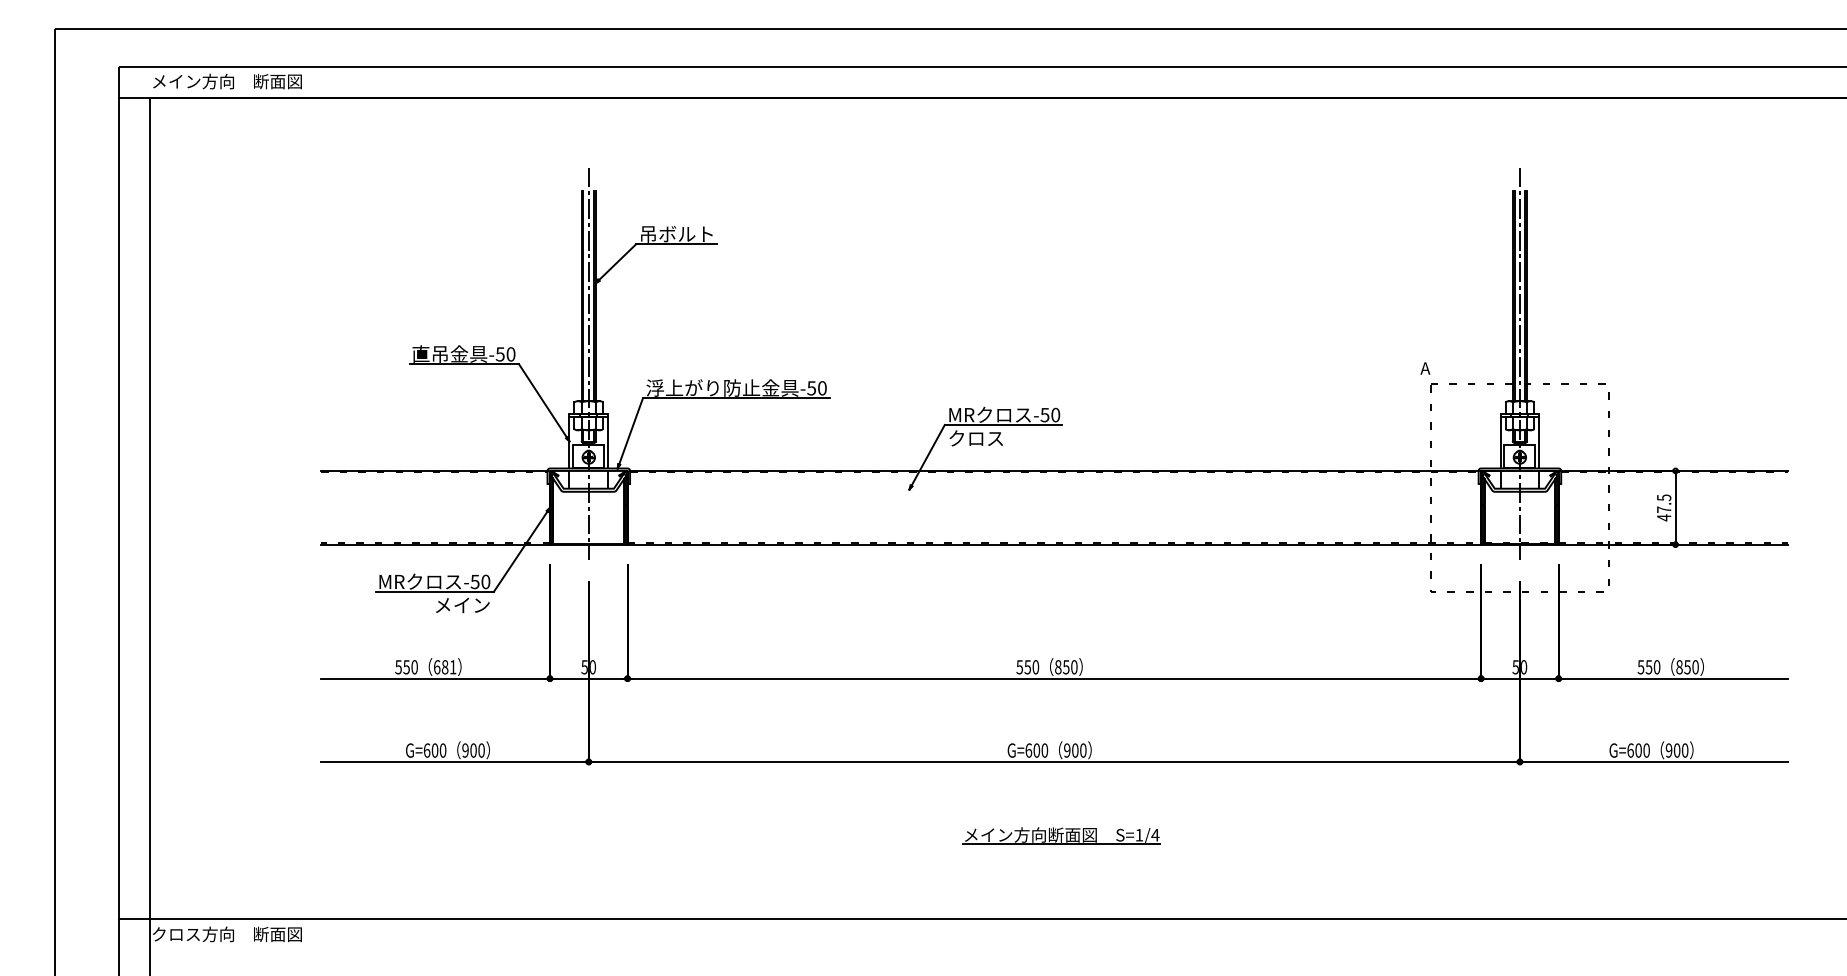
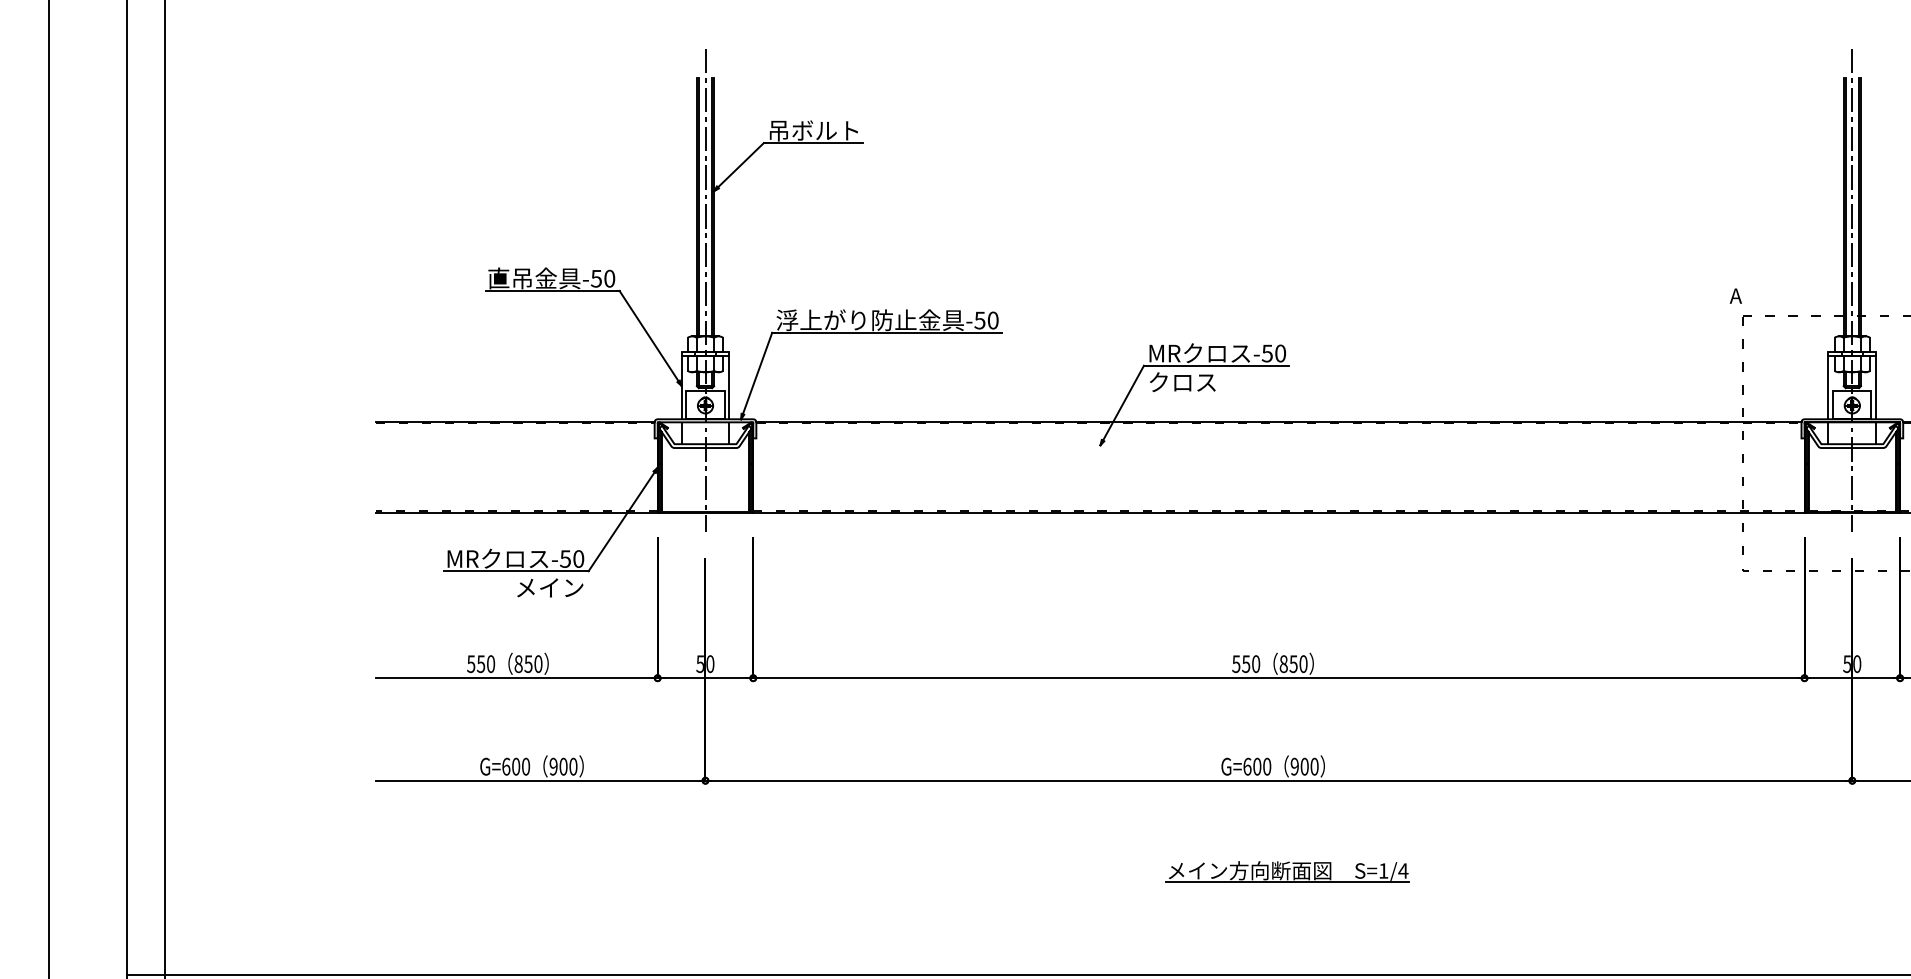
text: (444, 667) -> (527, 664), 681 -> 850

